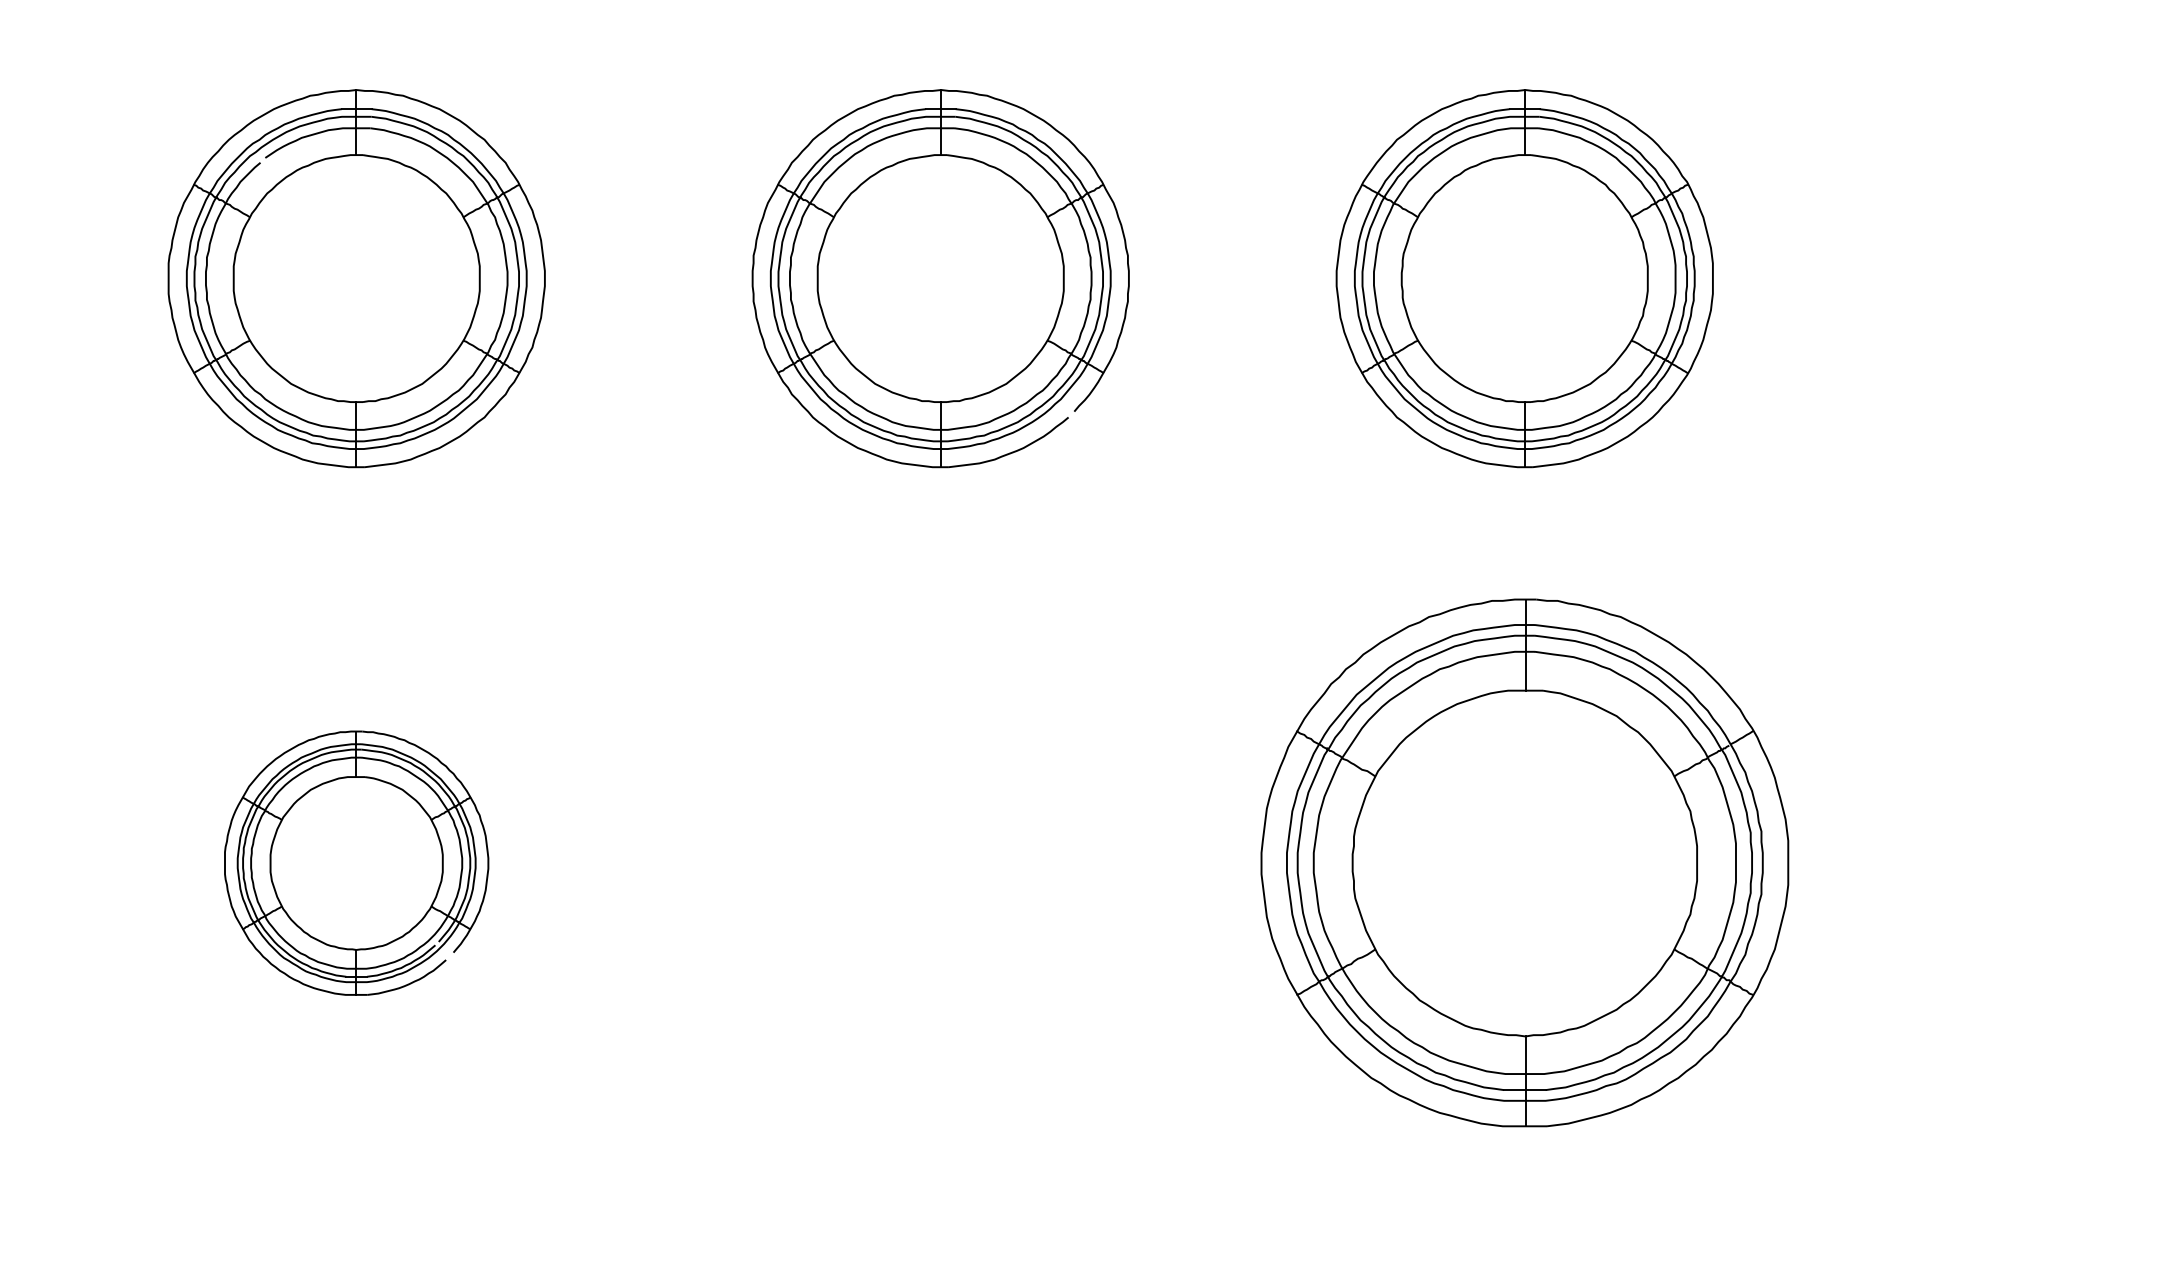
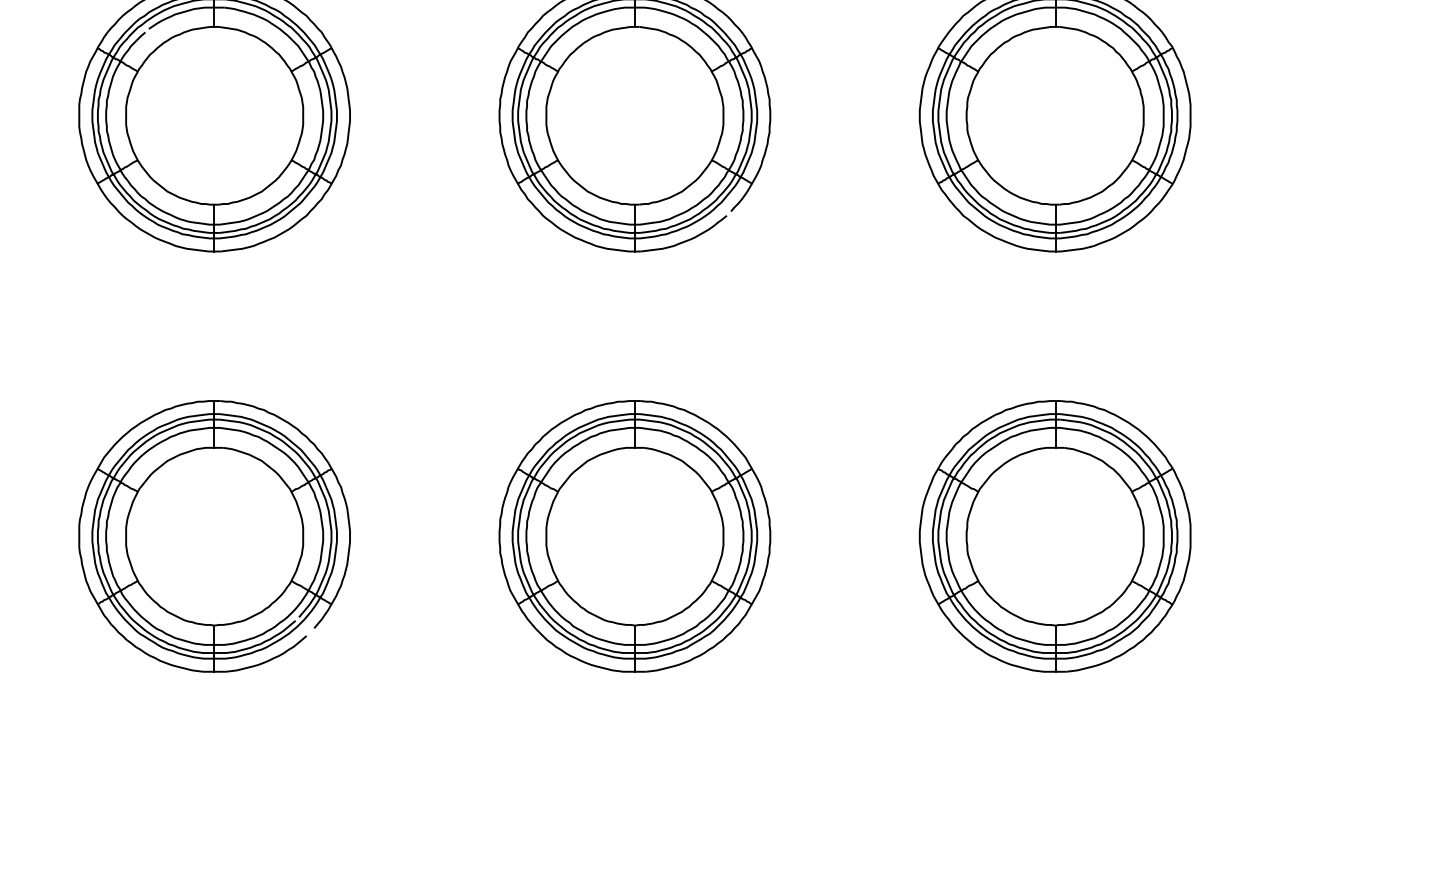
part: (356, 863) -> (214, 536), size x1.43
part: (940, 863) -> (634, 536), added
part: (1524, 863) -> (1054, 536), size x0.71

